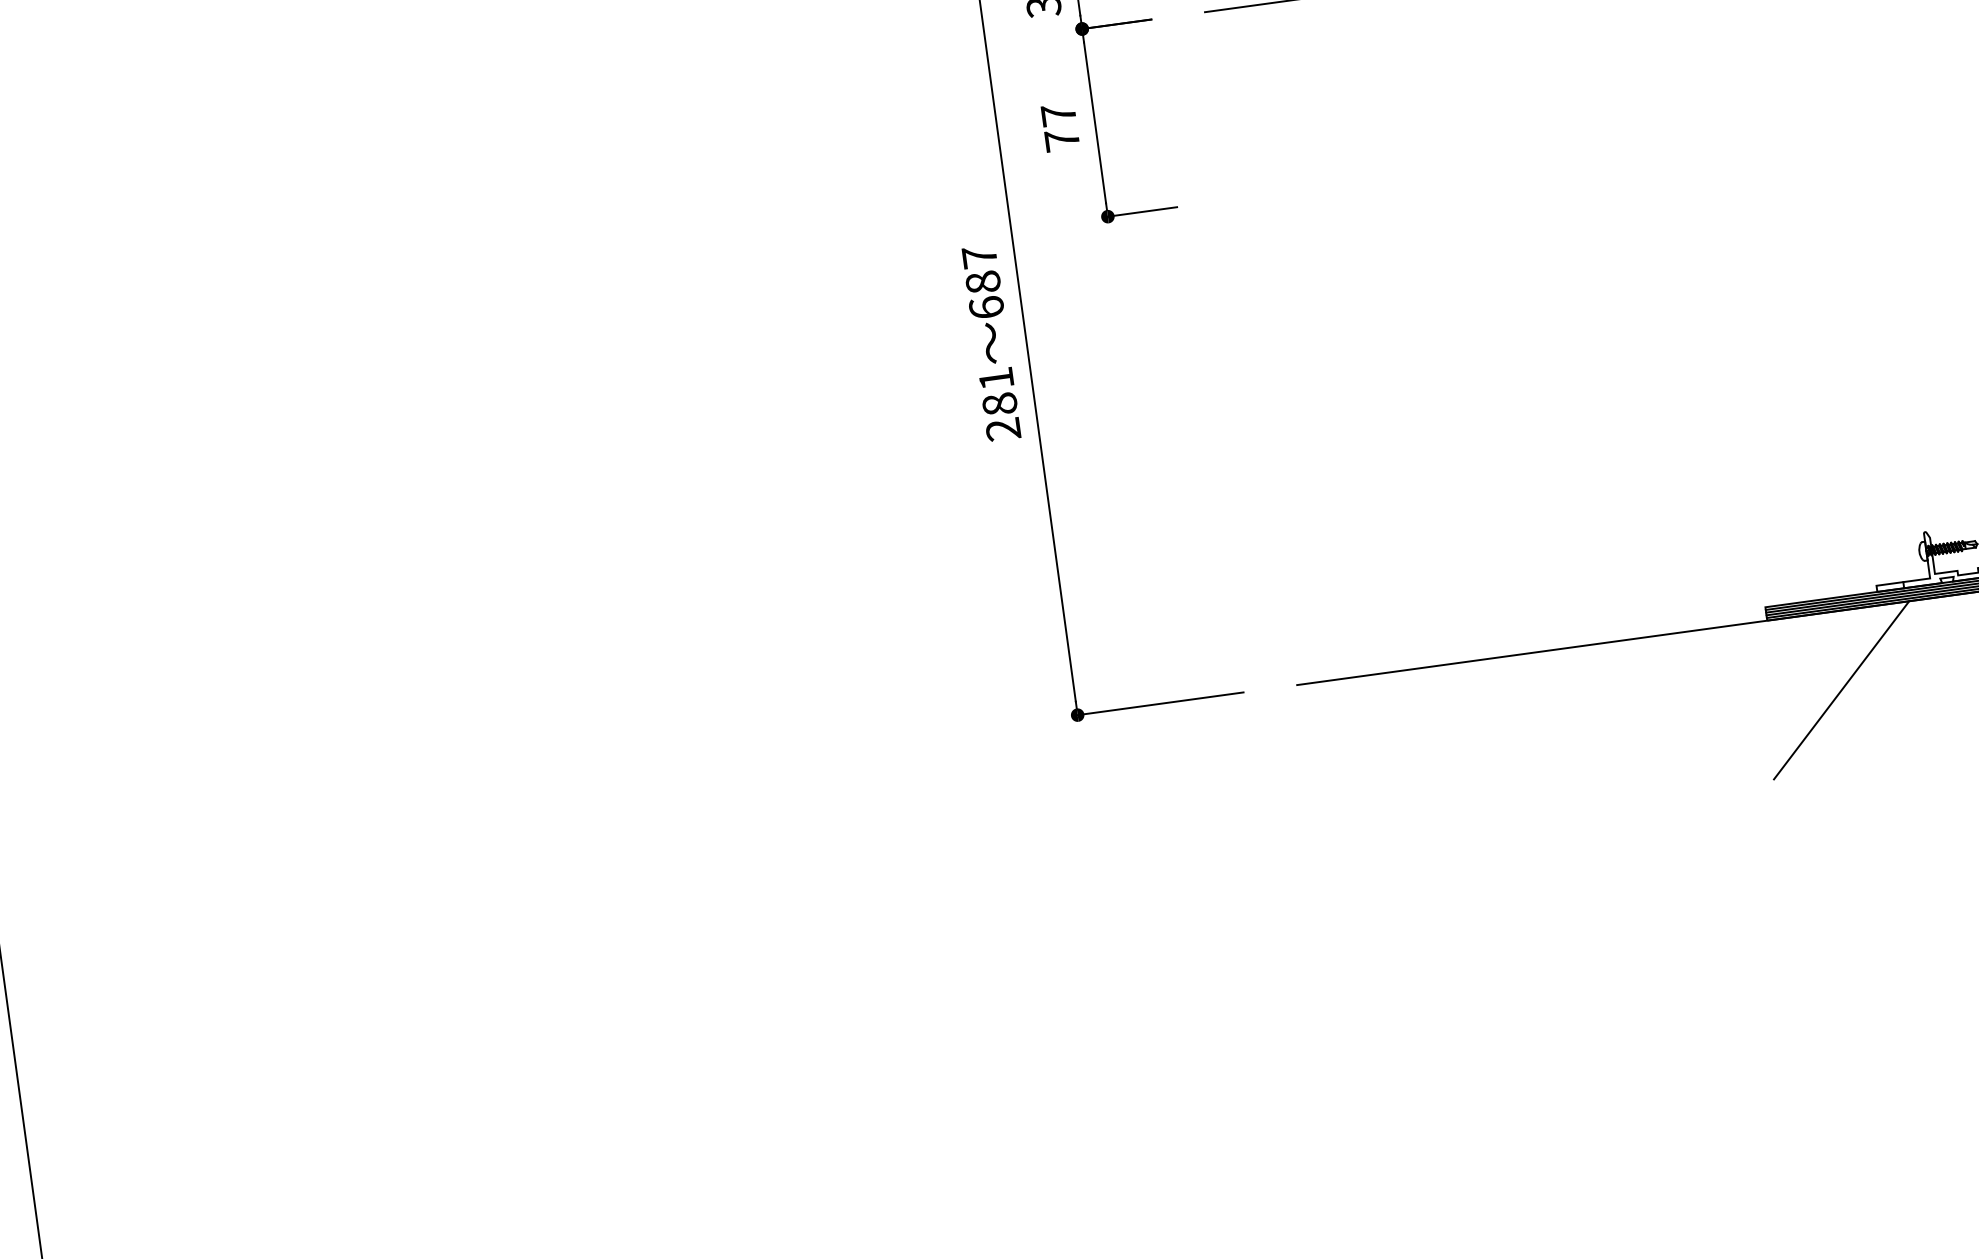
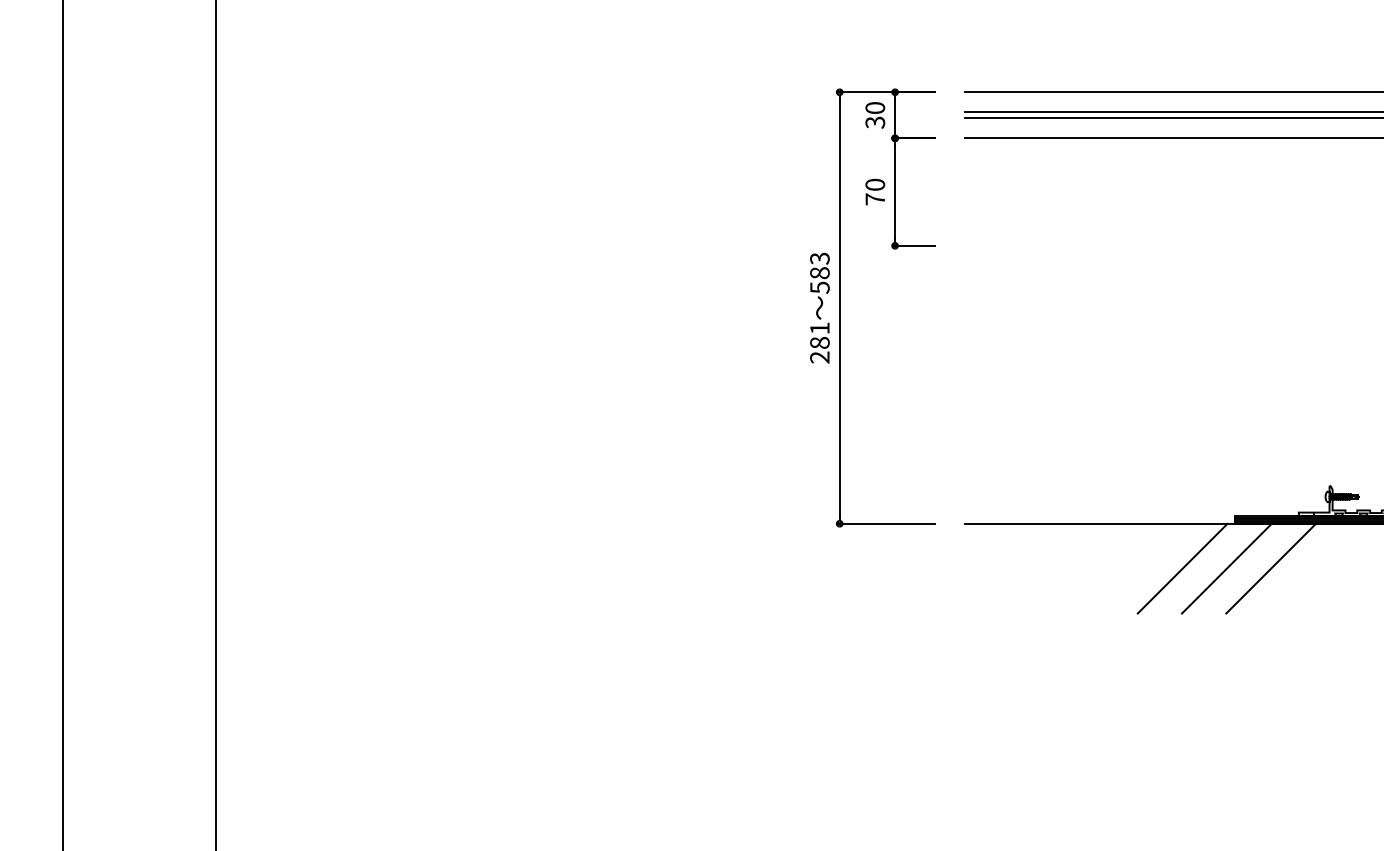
text: (1059, 114) -> (875, 184), 77 -> 70
text: (982, 281) -> (819, 272), 687 -> 583
line: (1763, 700) -> (1226, 568), added
line: (1686, 711) -> (1182, 568), added

